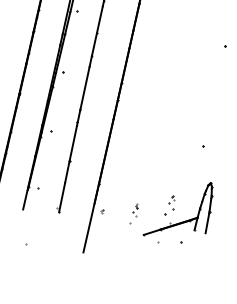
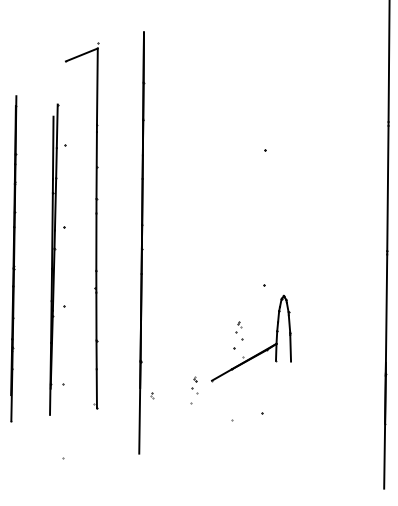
part: (173, 209) -> (243, 339), moved

